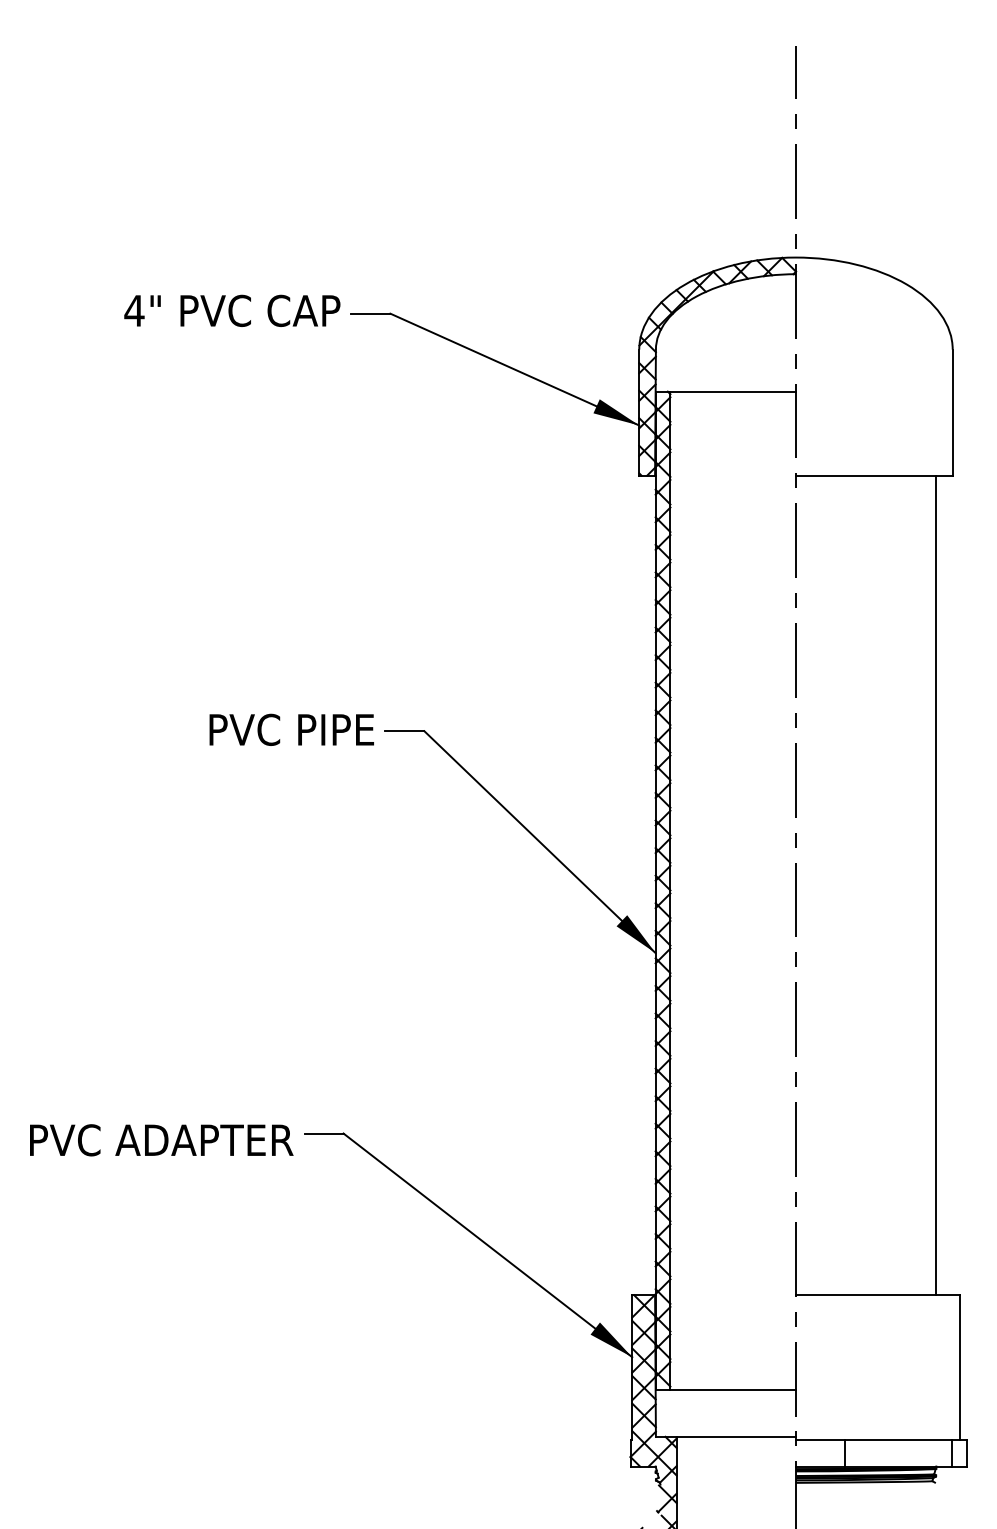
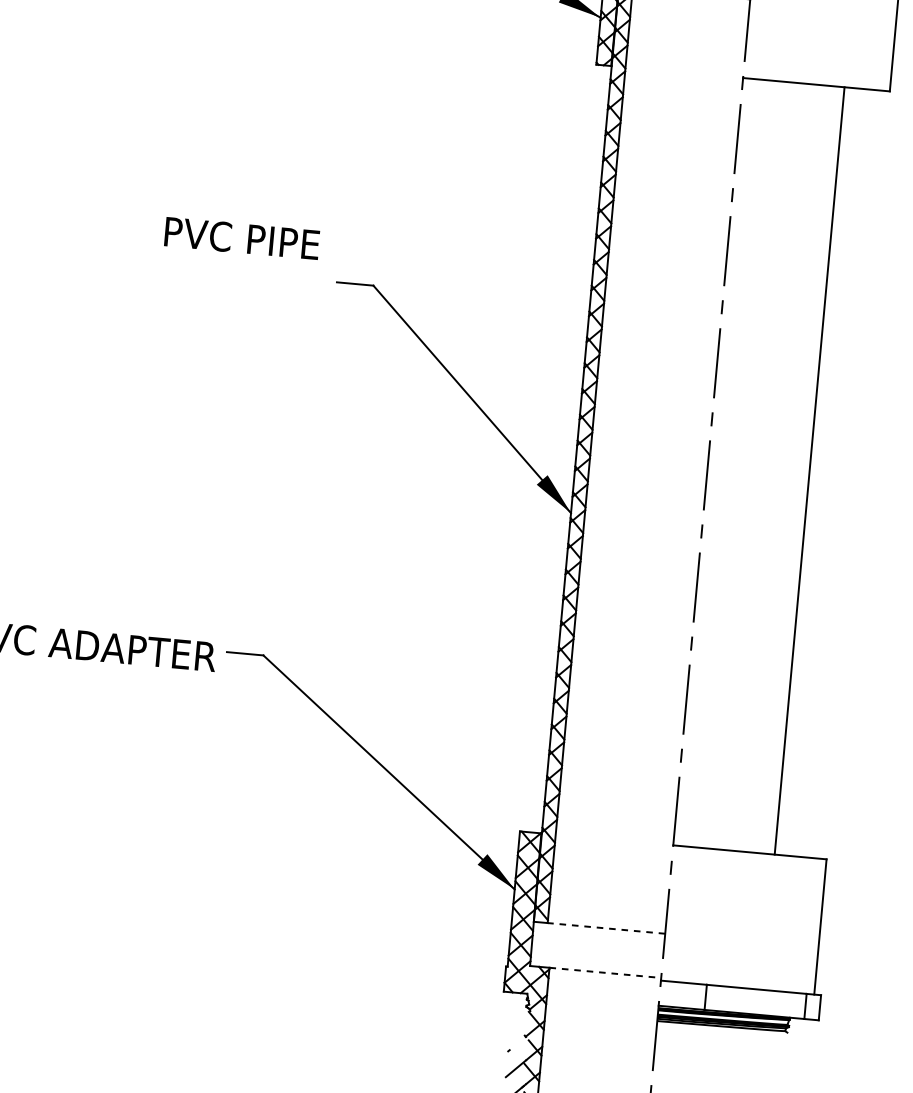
text: (291, 729) -> (241, 238), moved
line: (936, 885) -> (809, 471), moved
line: (733, 1389) -> (606, 928), solid -> dashed
line: (736, 1436) -> (605, 972), solid -> dashed

